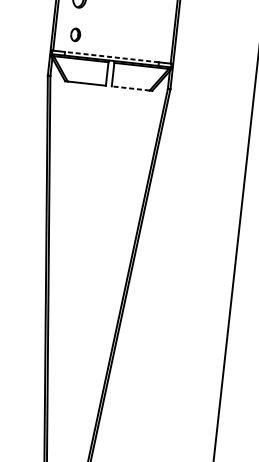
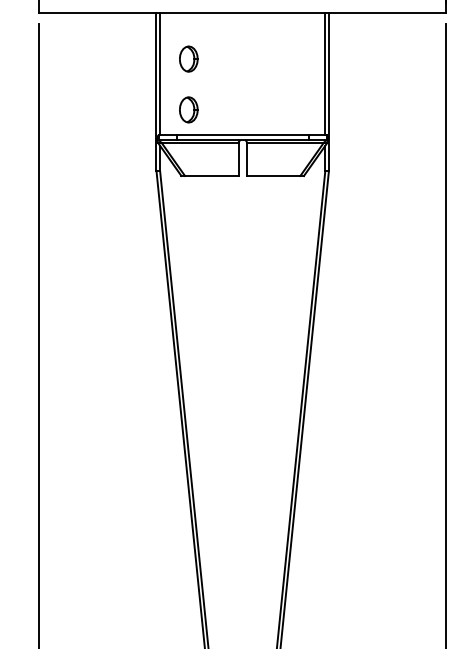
part: (75, 34) -> (188, 109), size x1.43
line: (111, 57) -> (242, 135), dashed -> solid
line: (130, 88) -> (273, 175), dashed -> solid

